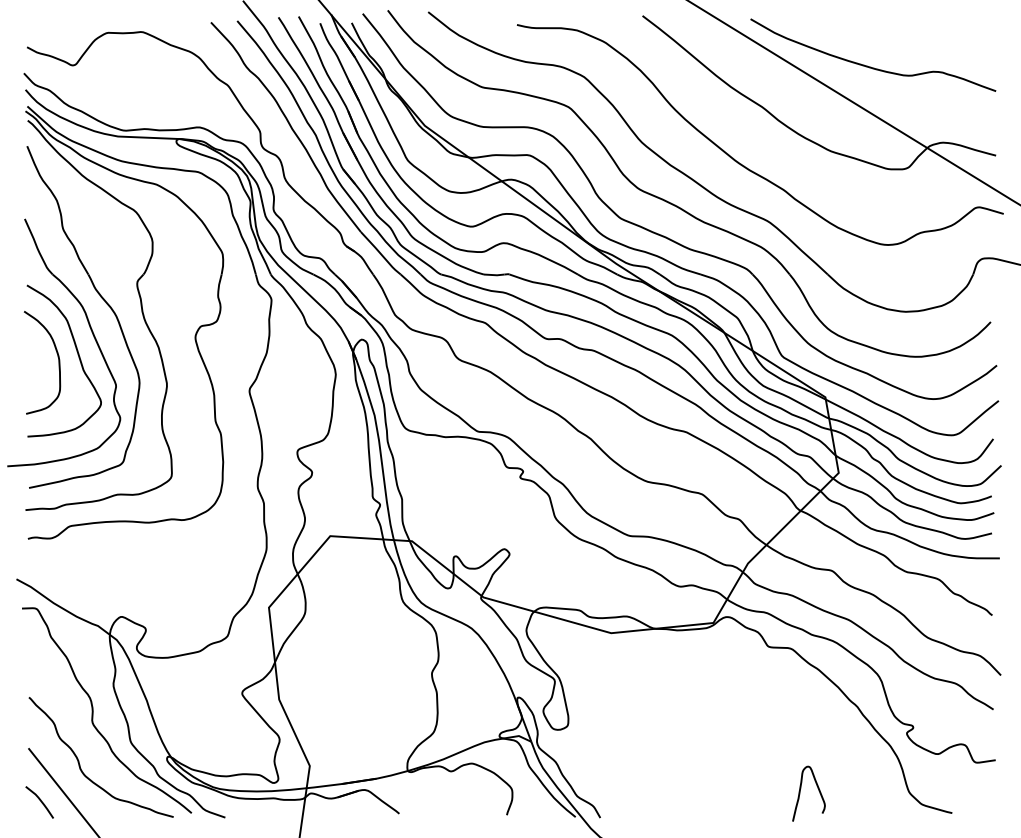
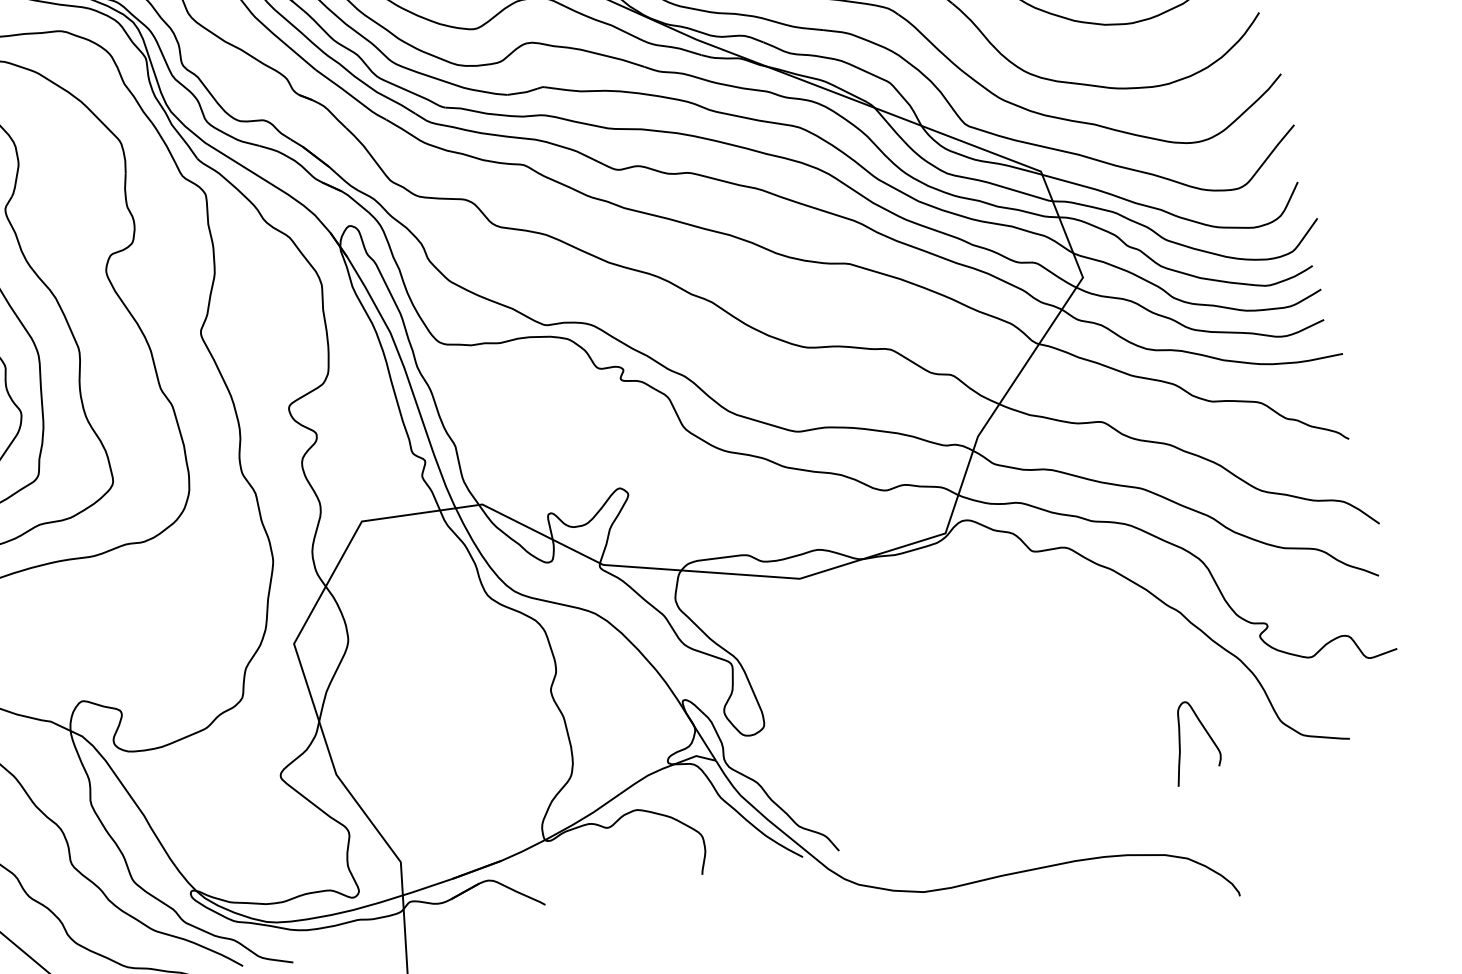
curve: (800, 793) -> (1181, 743), moved

